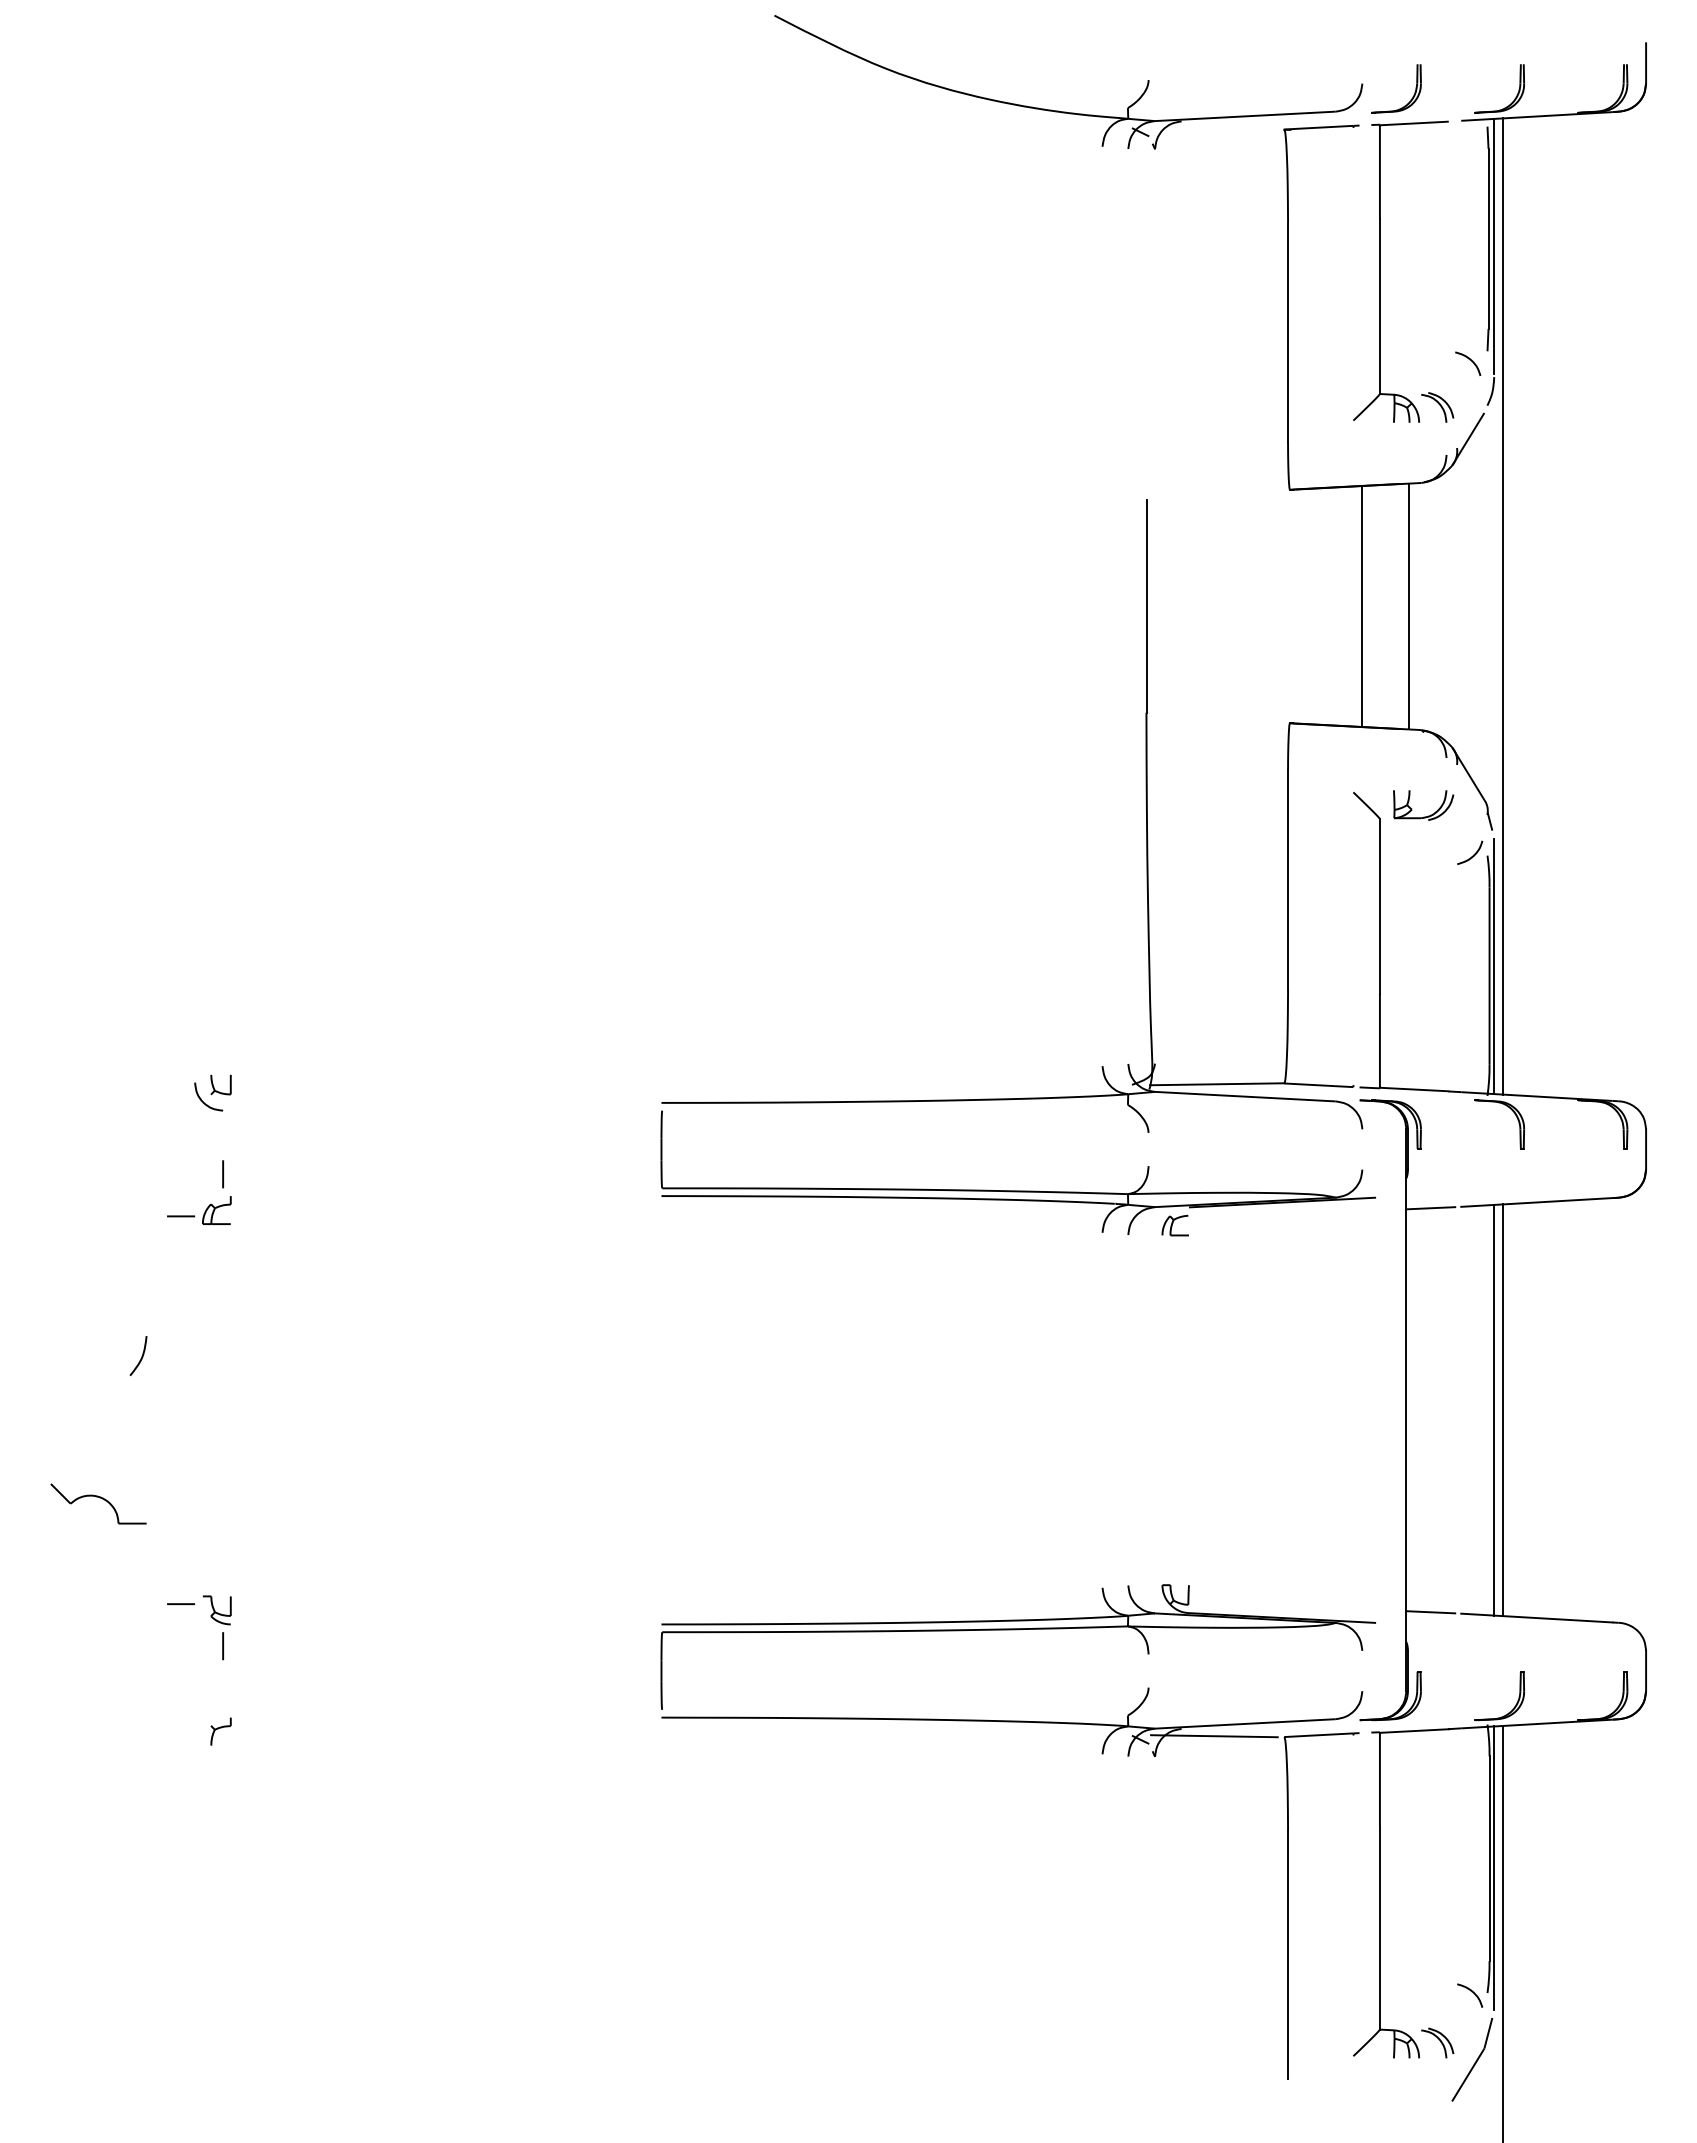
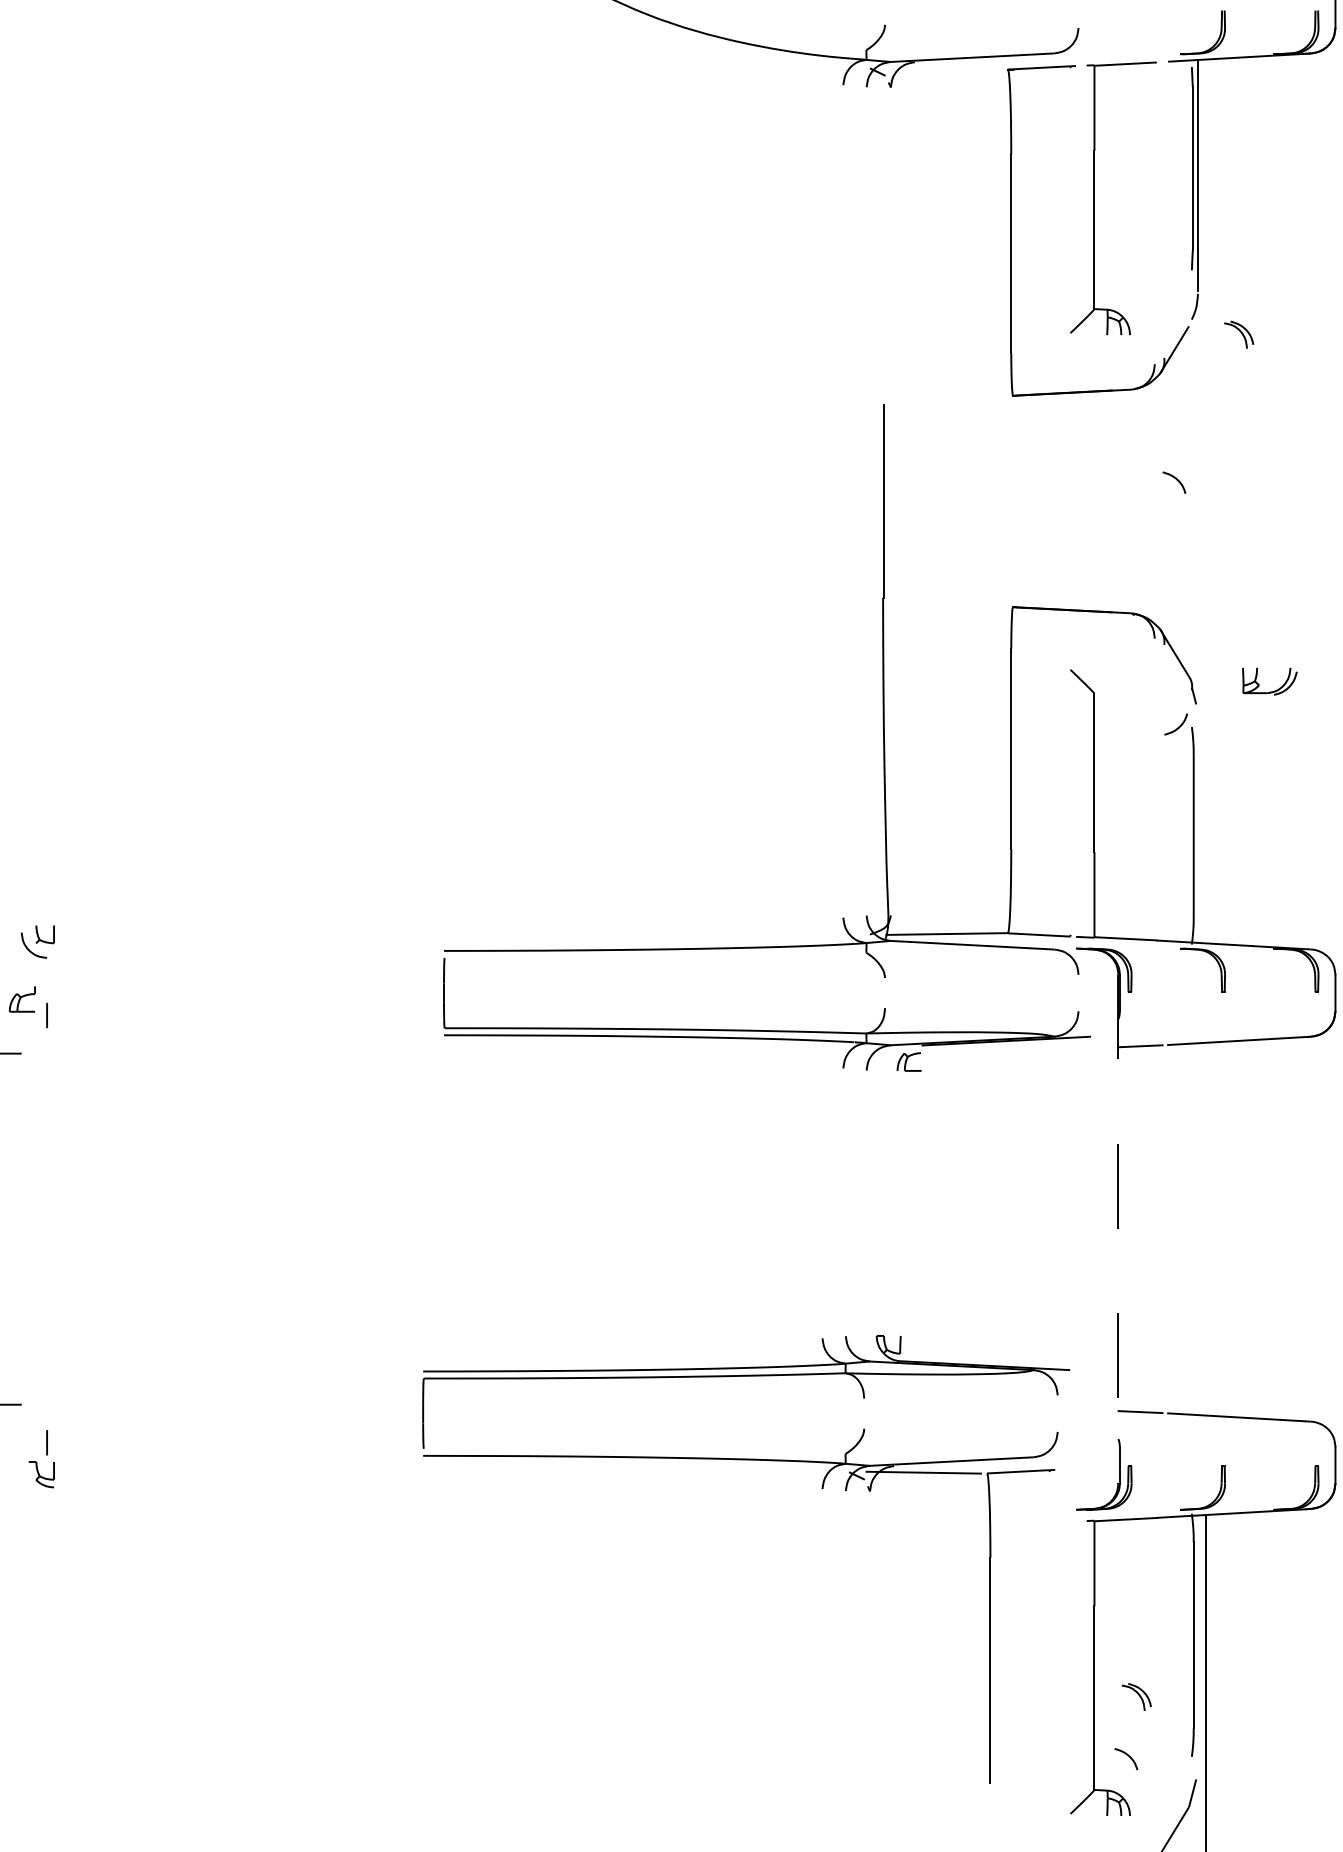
part: (1410, 99) -> (1122, 42), removed
curve: (1470, 360) -> (1176, 479), moved
part: (1437, 407) -> (1238, 334), moved
line: (1362, 606) -> (1078, 501), removed
line: (1409, 606) -> (1121, 501), removed
line: (1502, 606) -> (1205, 501), removed
part: (1423, 816) -> (1269, 691), moved
line: (1494, 966) -> (1198, 827), removed
part: (216, 1210) -> (22, 999), moved
line: (1494, 1409) -> (1198, 1228), removed
line: (1406, 1410) -> (1118, 1229), solid -> dashed
line: (1502, 1410) -> (1205, 1229), removed
part: (216, 1610) -> (41, 1474), moved
part: (1018, 1722) -> (746, 1460), moved
part: (220, 1731) -> (44, 1520), removed
line: (1494, 1867) -> (1198, 1643), removed
curve: (1471, 1992) -> (1127, 1756), moved
part: (1437, 2042) -> (1136, 1696), moved

